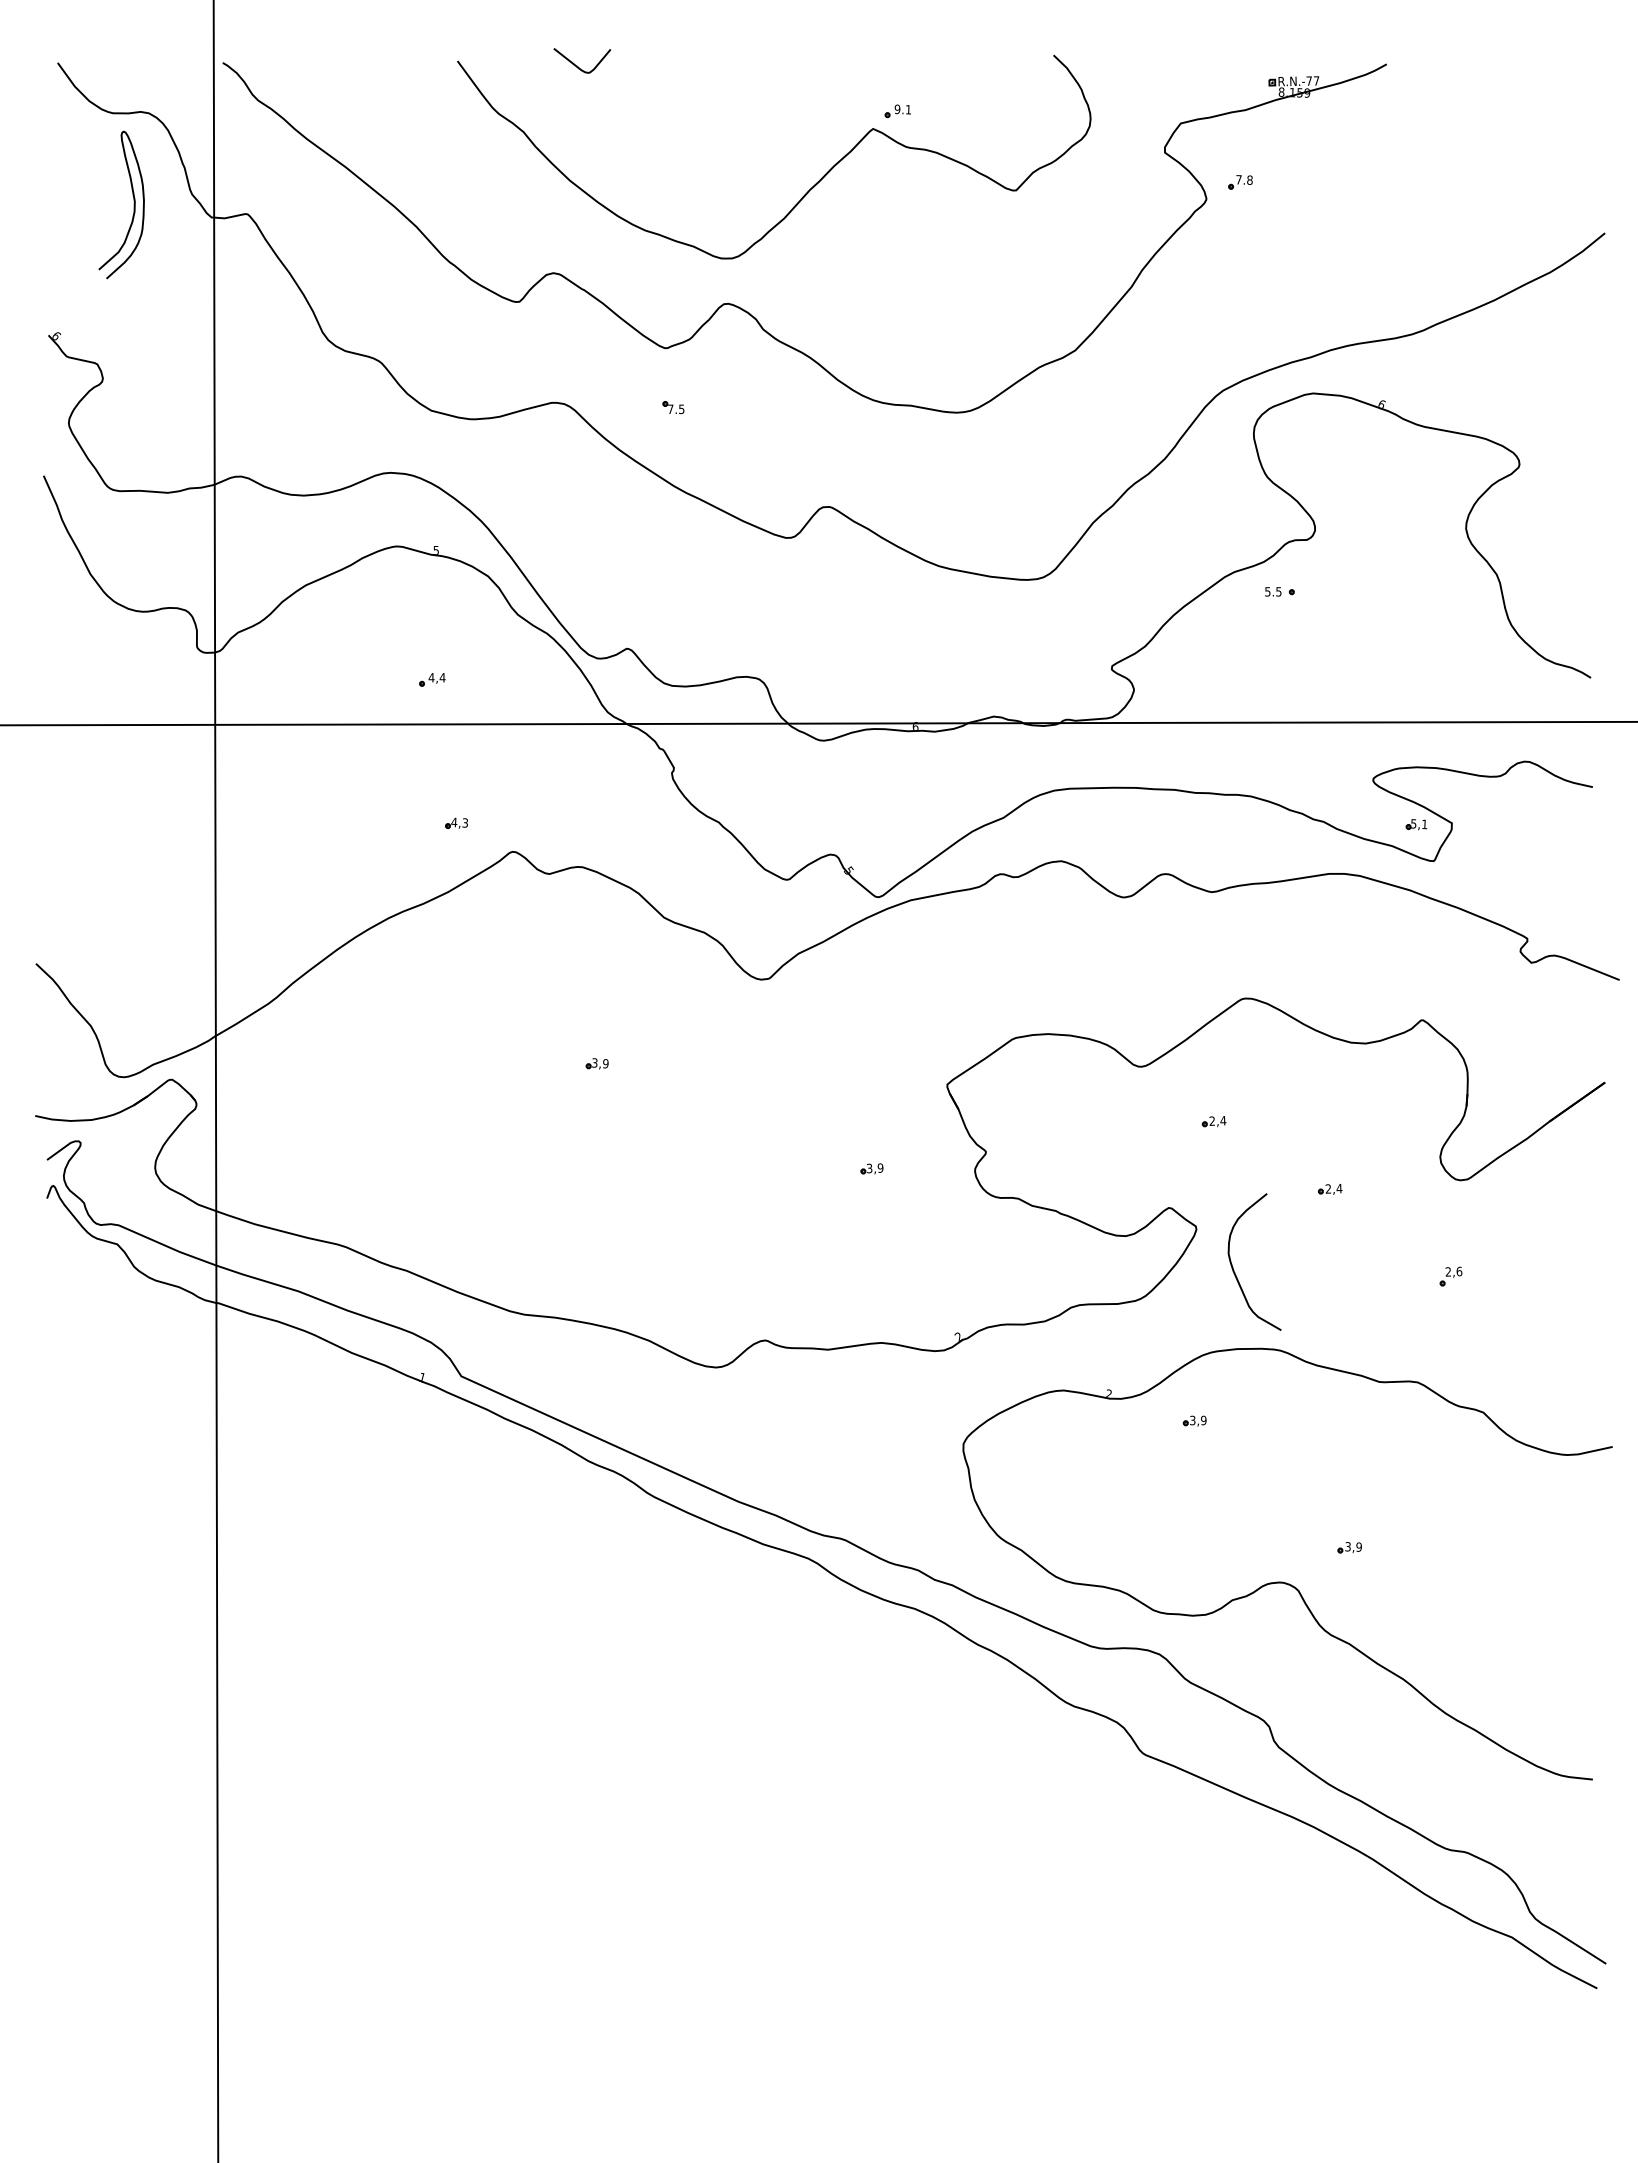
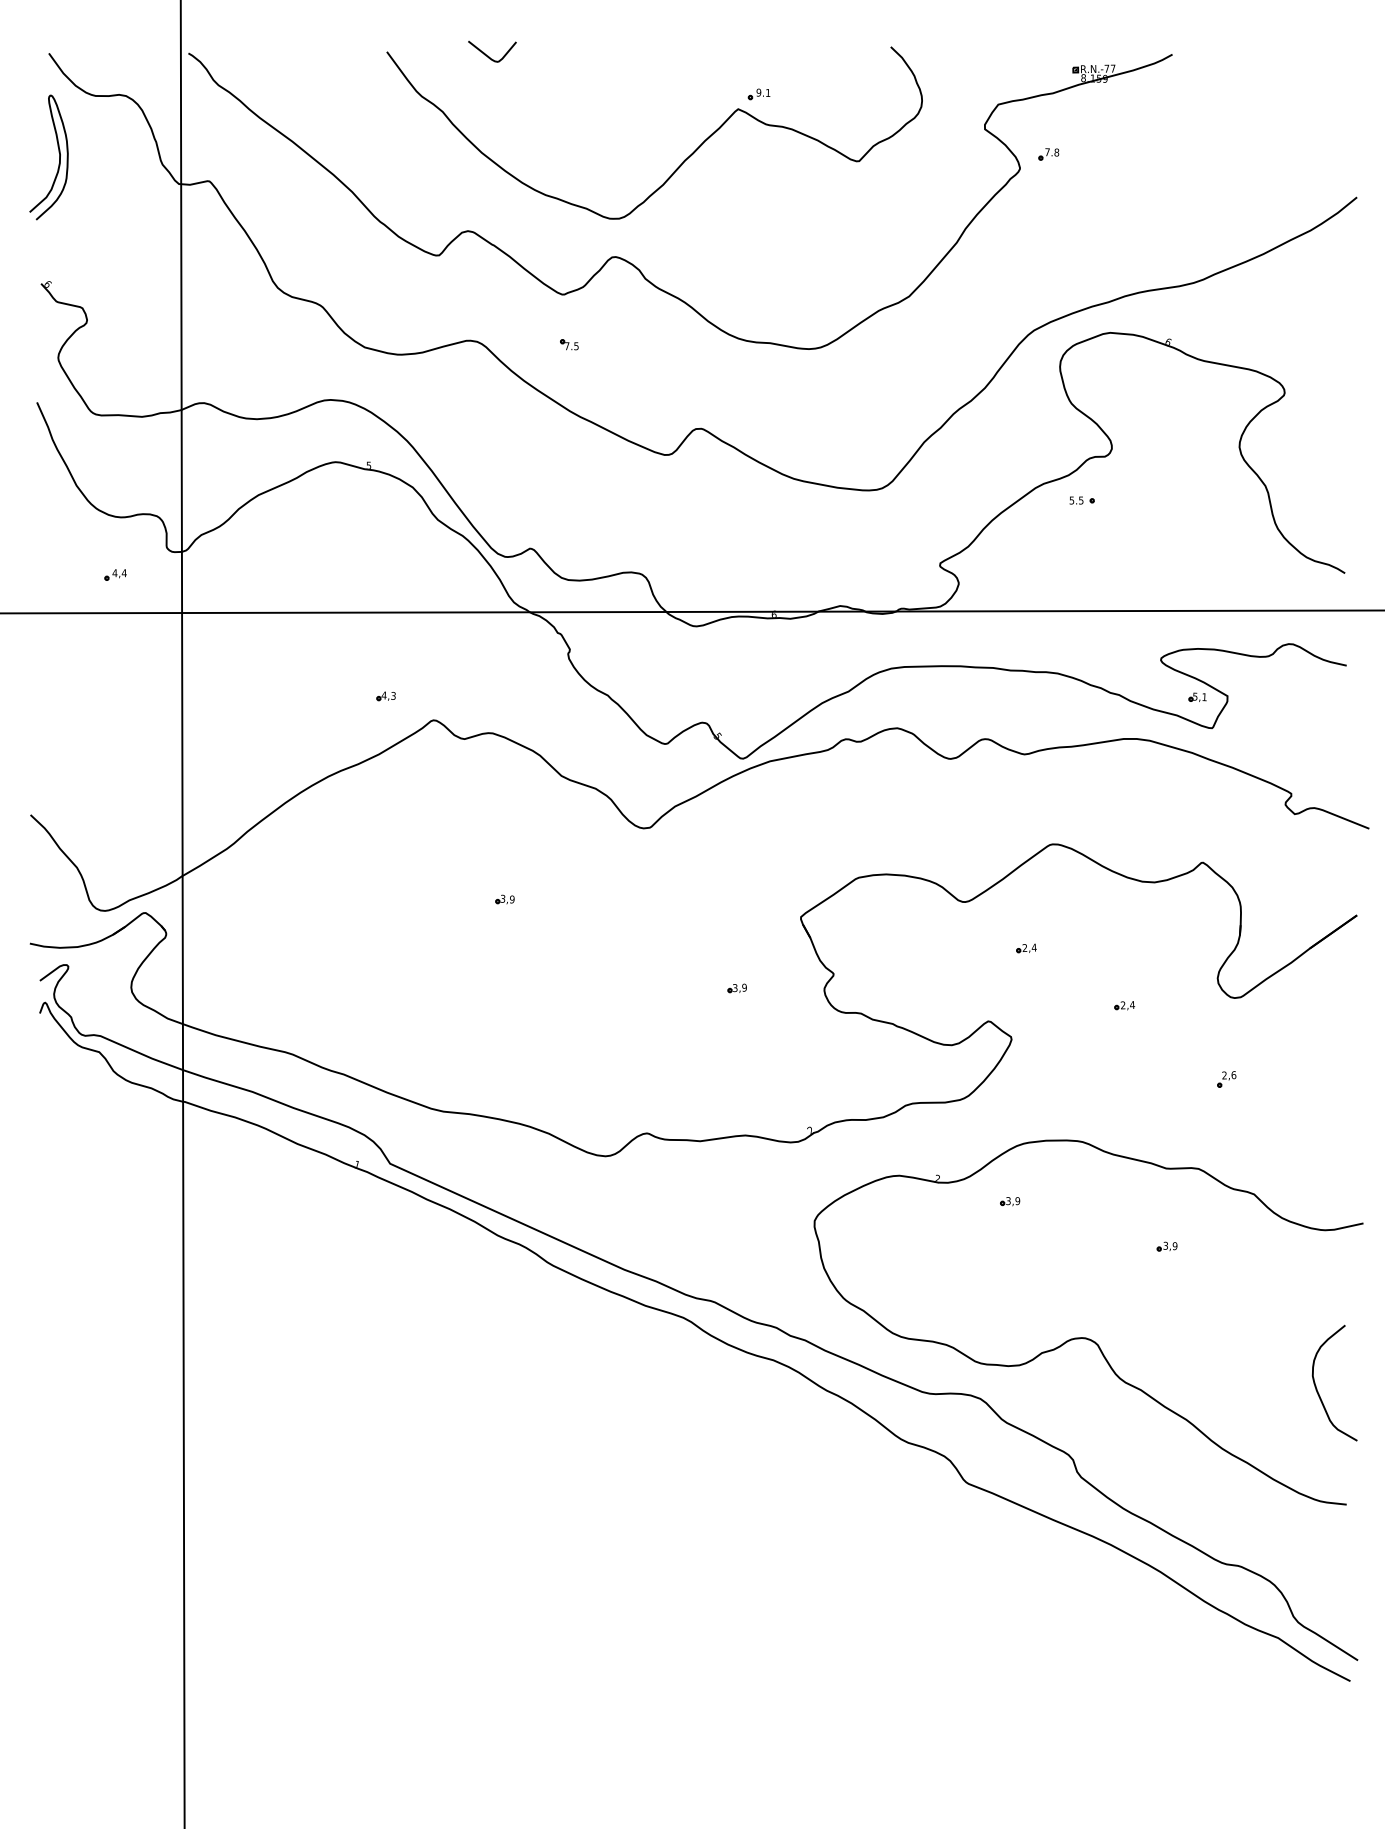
curve: (134, 204) -> (59, 157), moved
part: (432, 679) -> (115, 574), moved
curve: (1234, 1268) -> (1317, 1388), moved
part: (1348, 1547) -> (1166, 1246), moved

